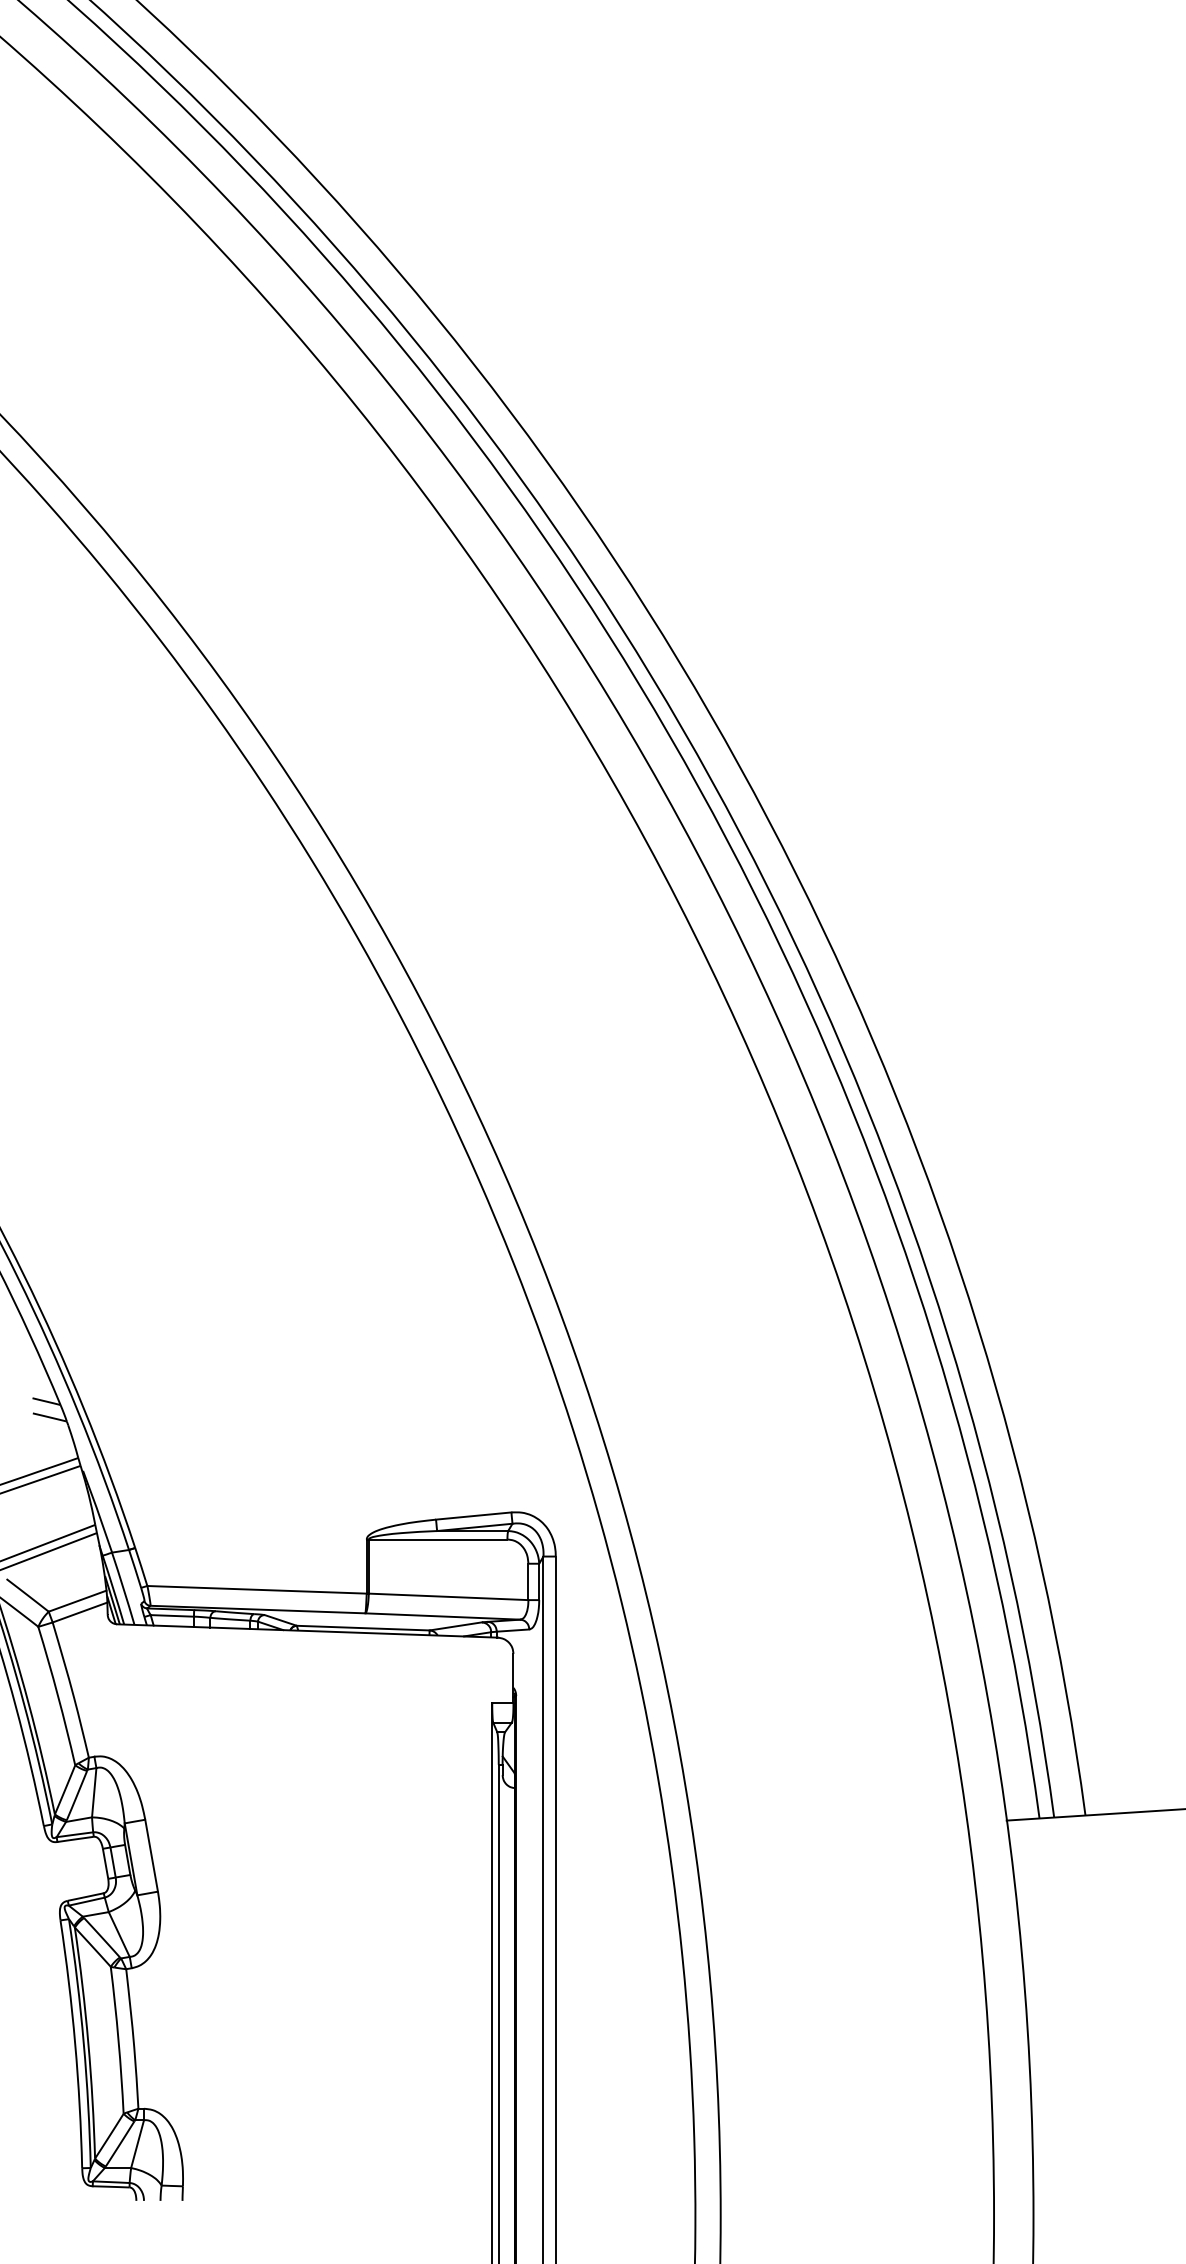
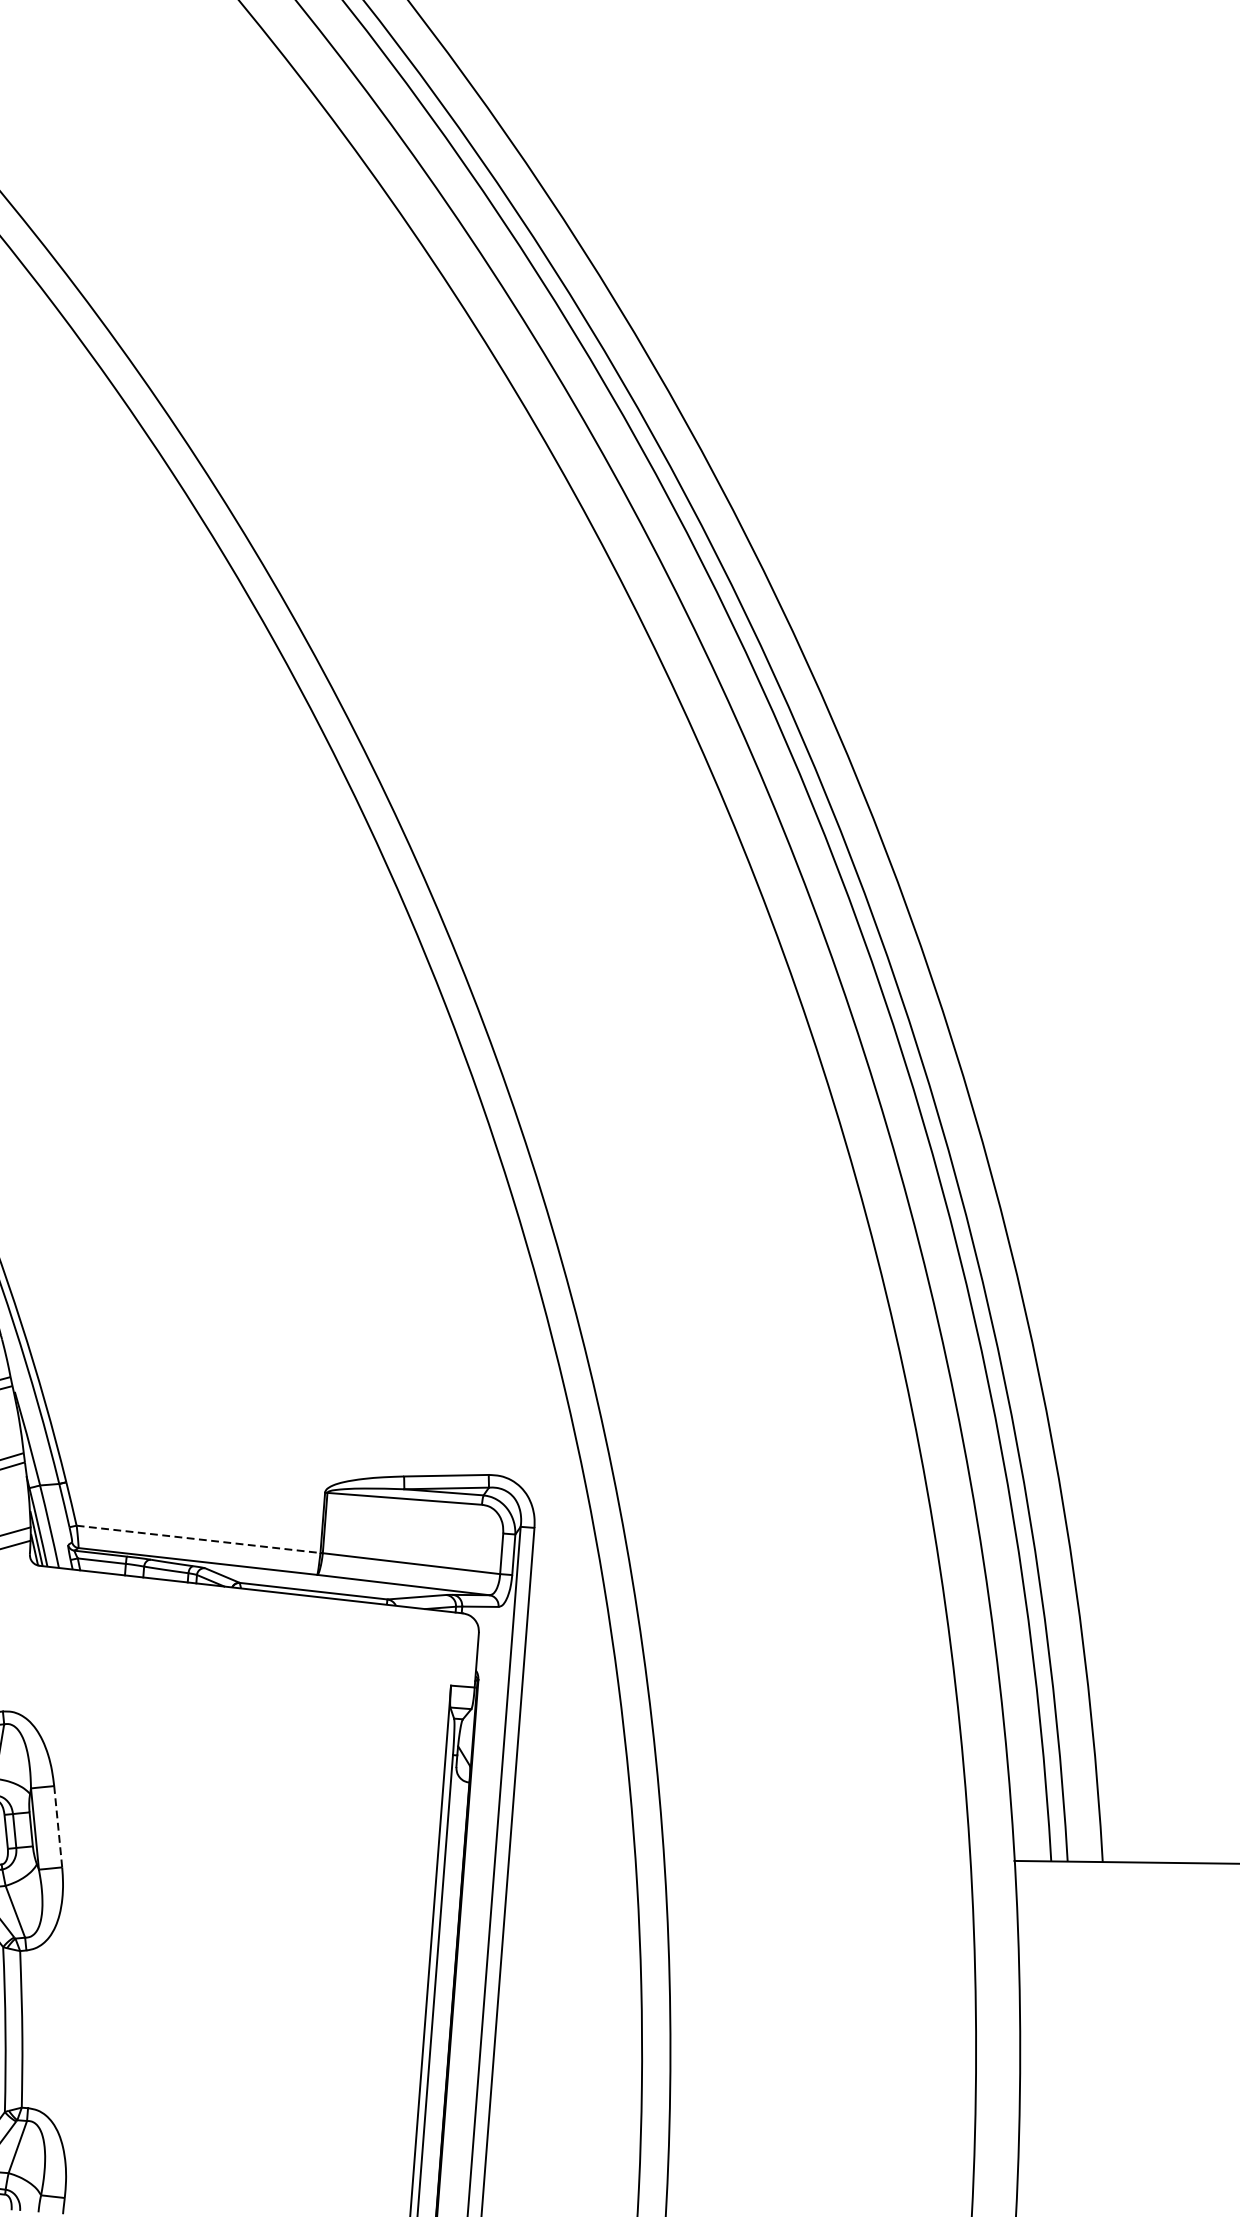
line: (257, 1589) -> (199, 1539), solid -> dashed
line: (151, 1855) -> (58, 1826), solid -> dashed

